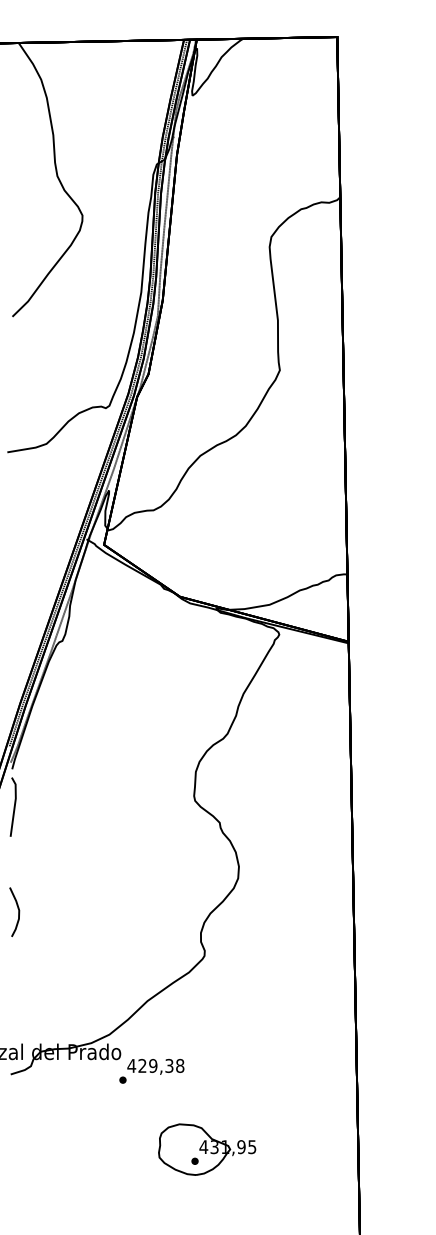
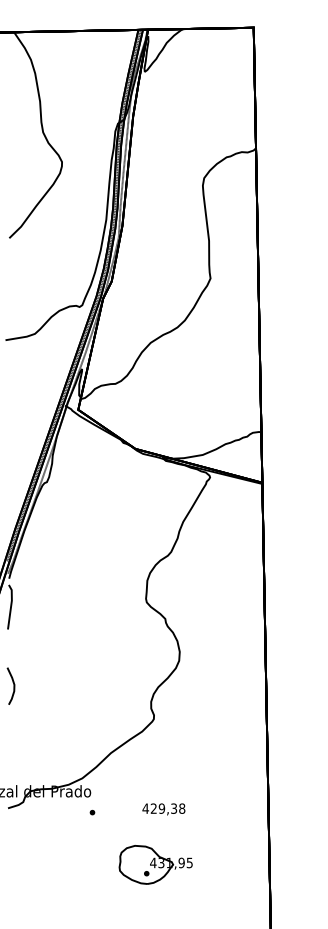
text: (155, 1066) -> (163, 809), moved

